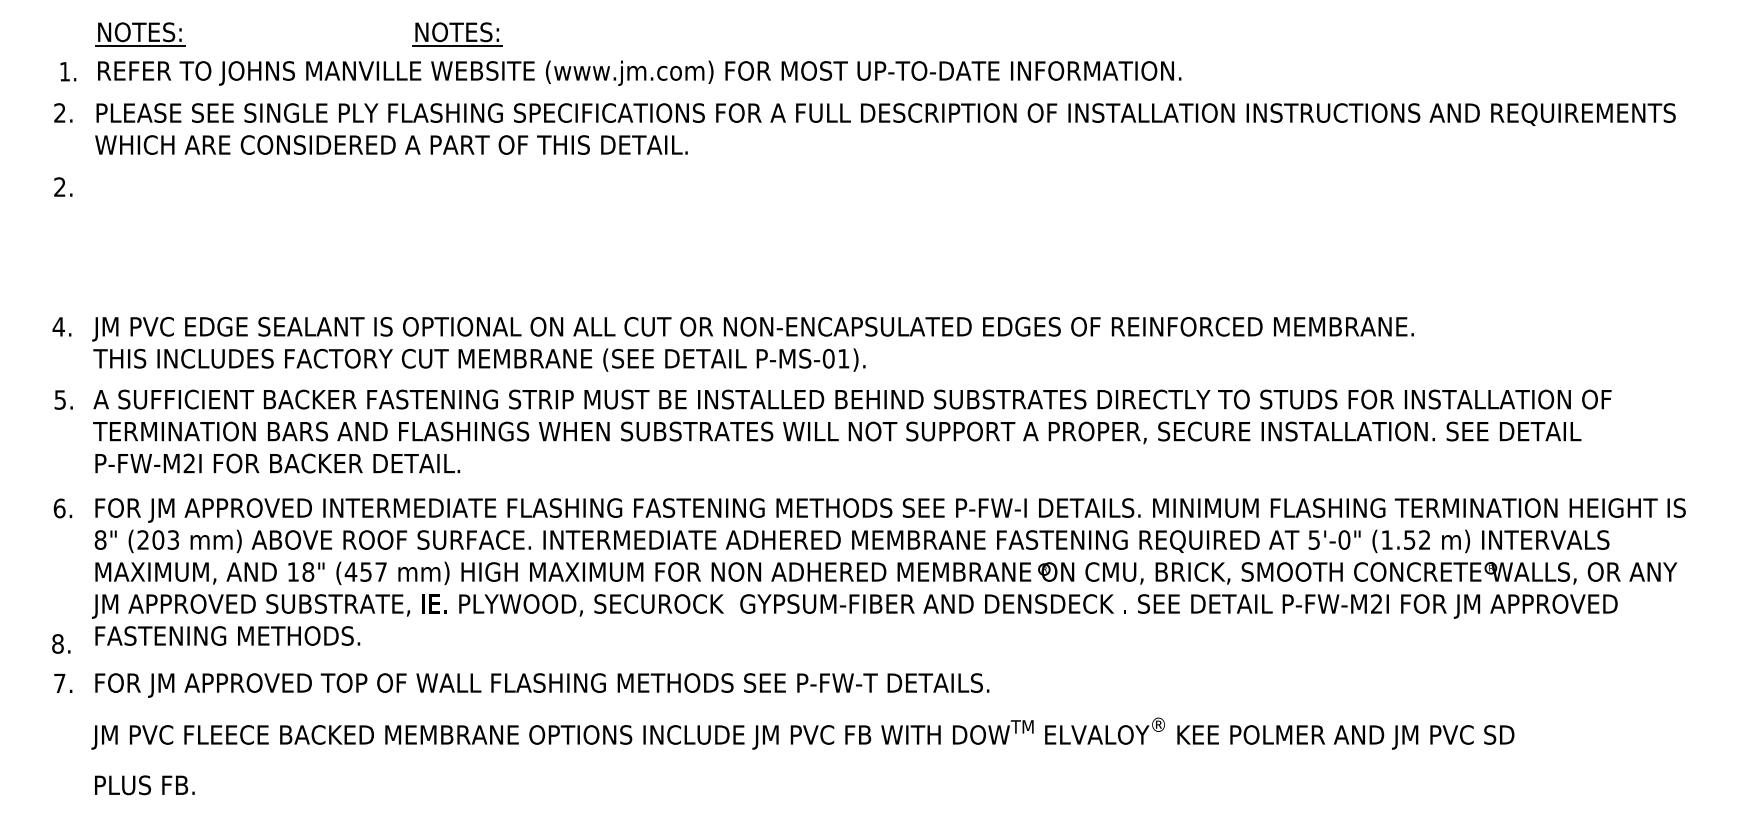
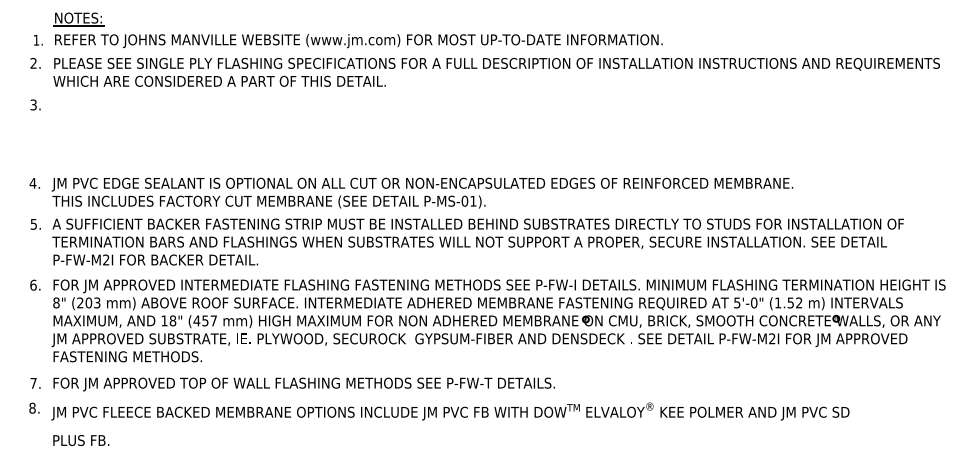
part: (457, 34) -> (256, 19), removed
text: (59, 188) -> (33, 105), 2. -> 3.
text: (61, 642) -> (34, 407), moved

